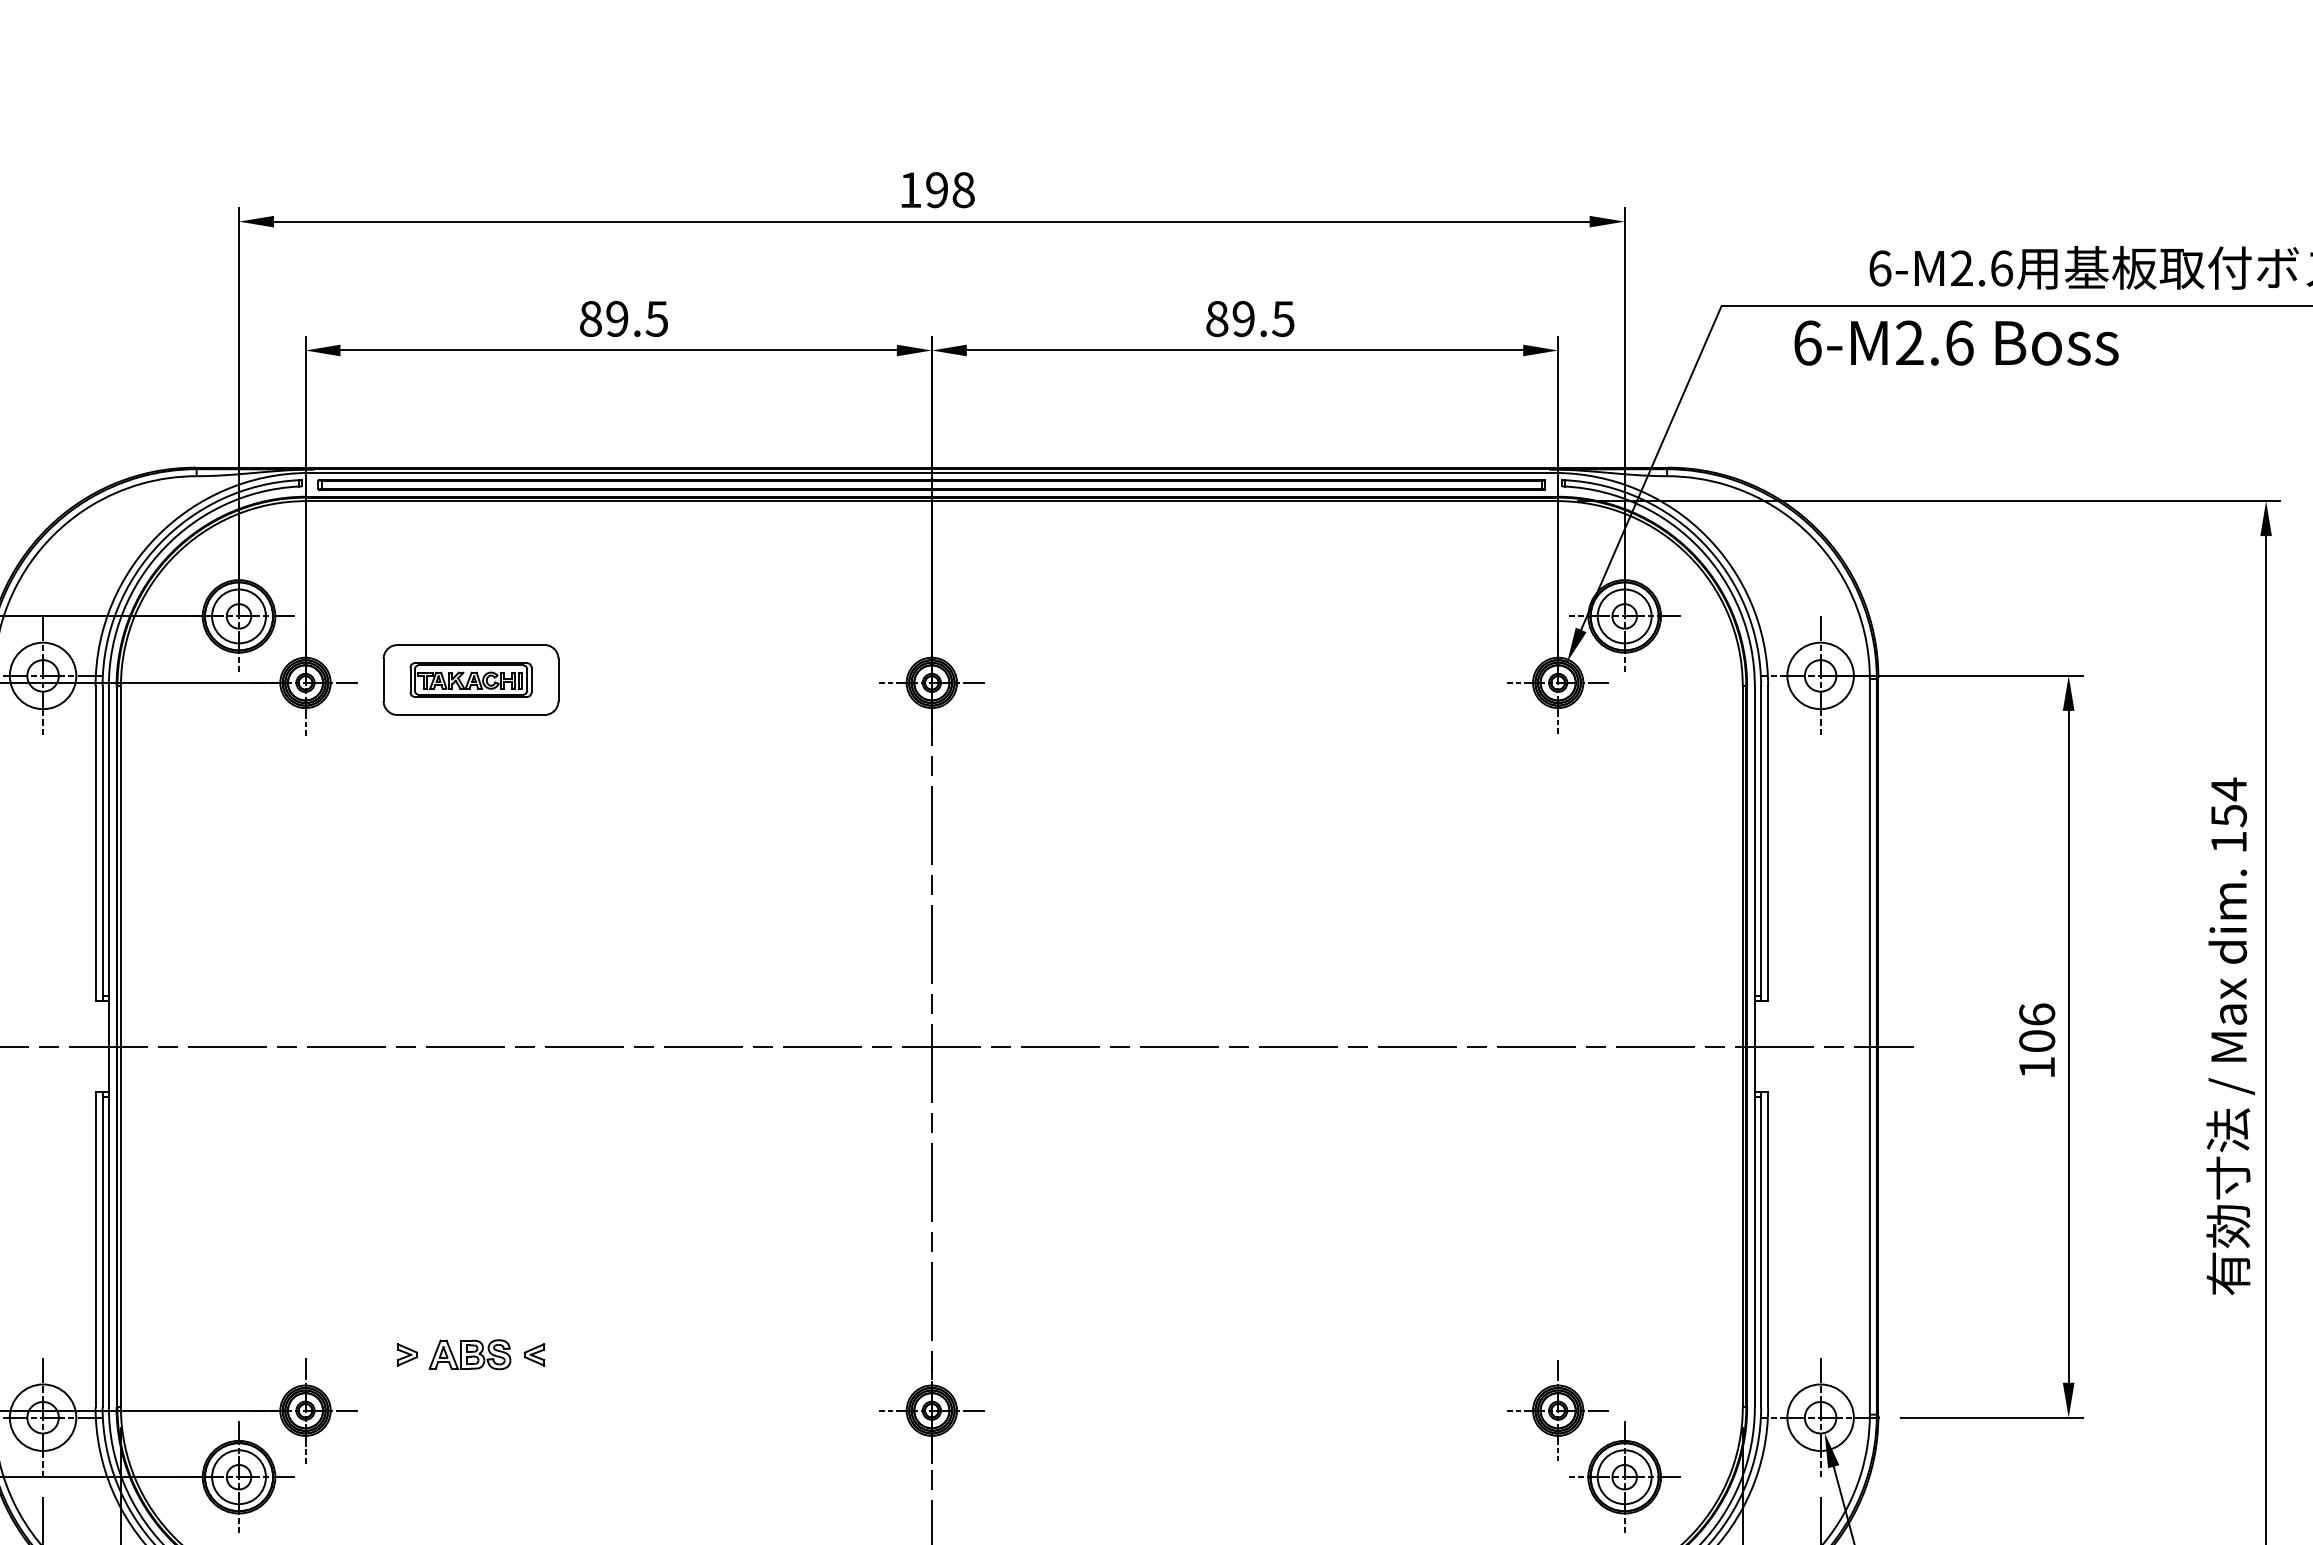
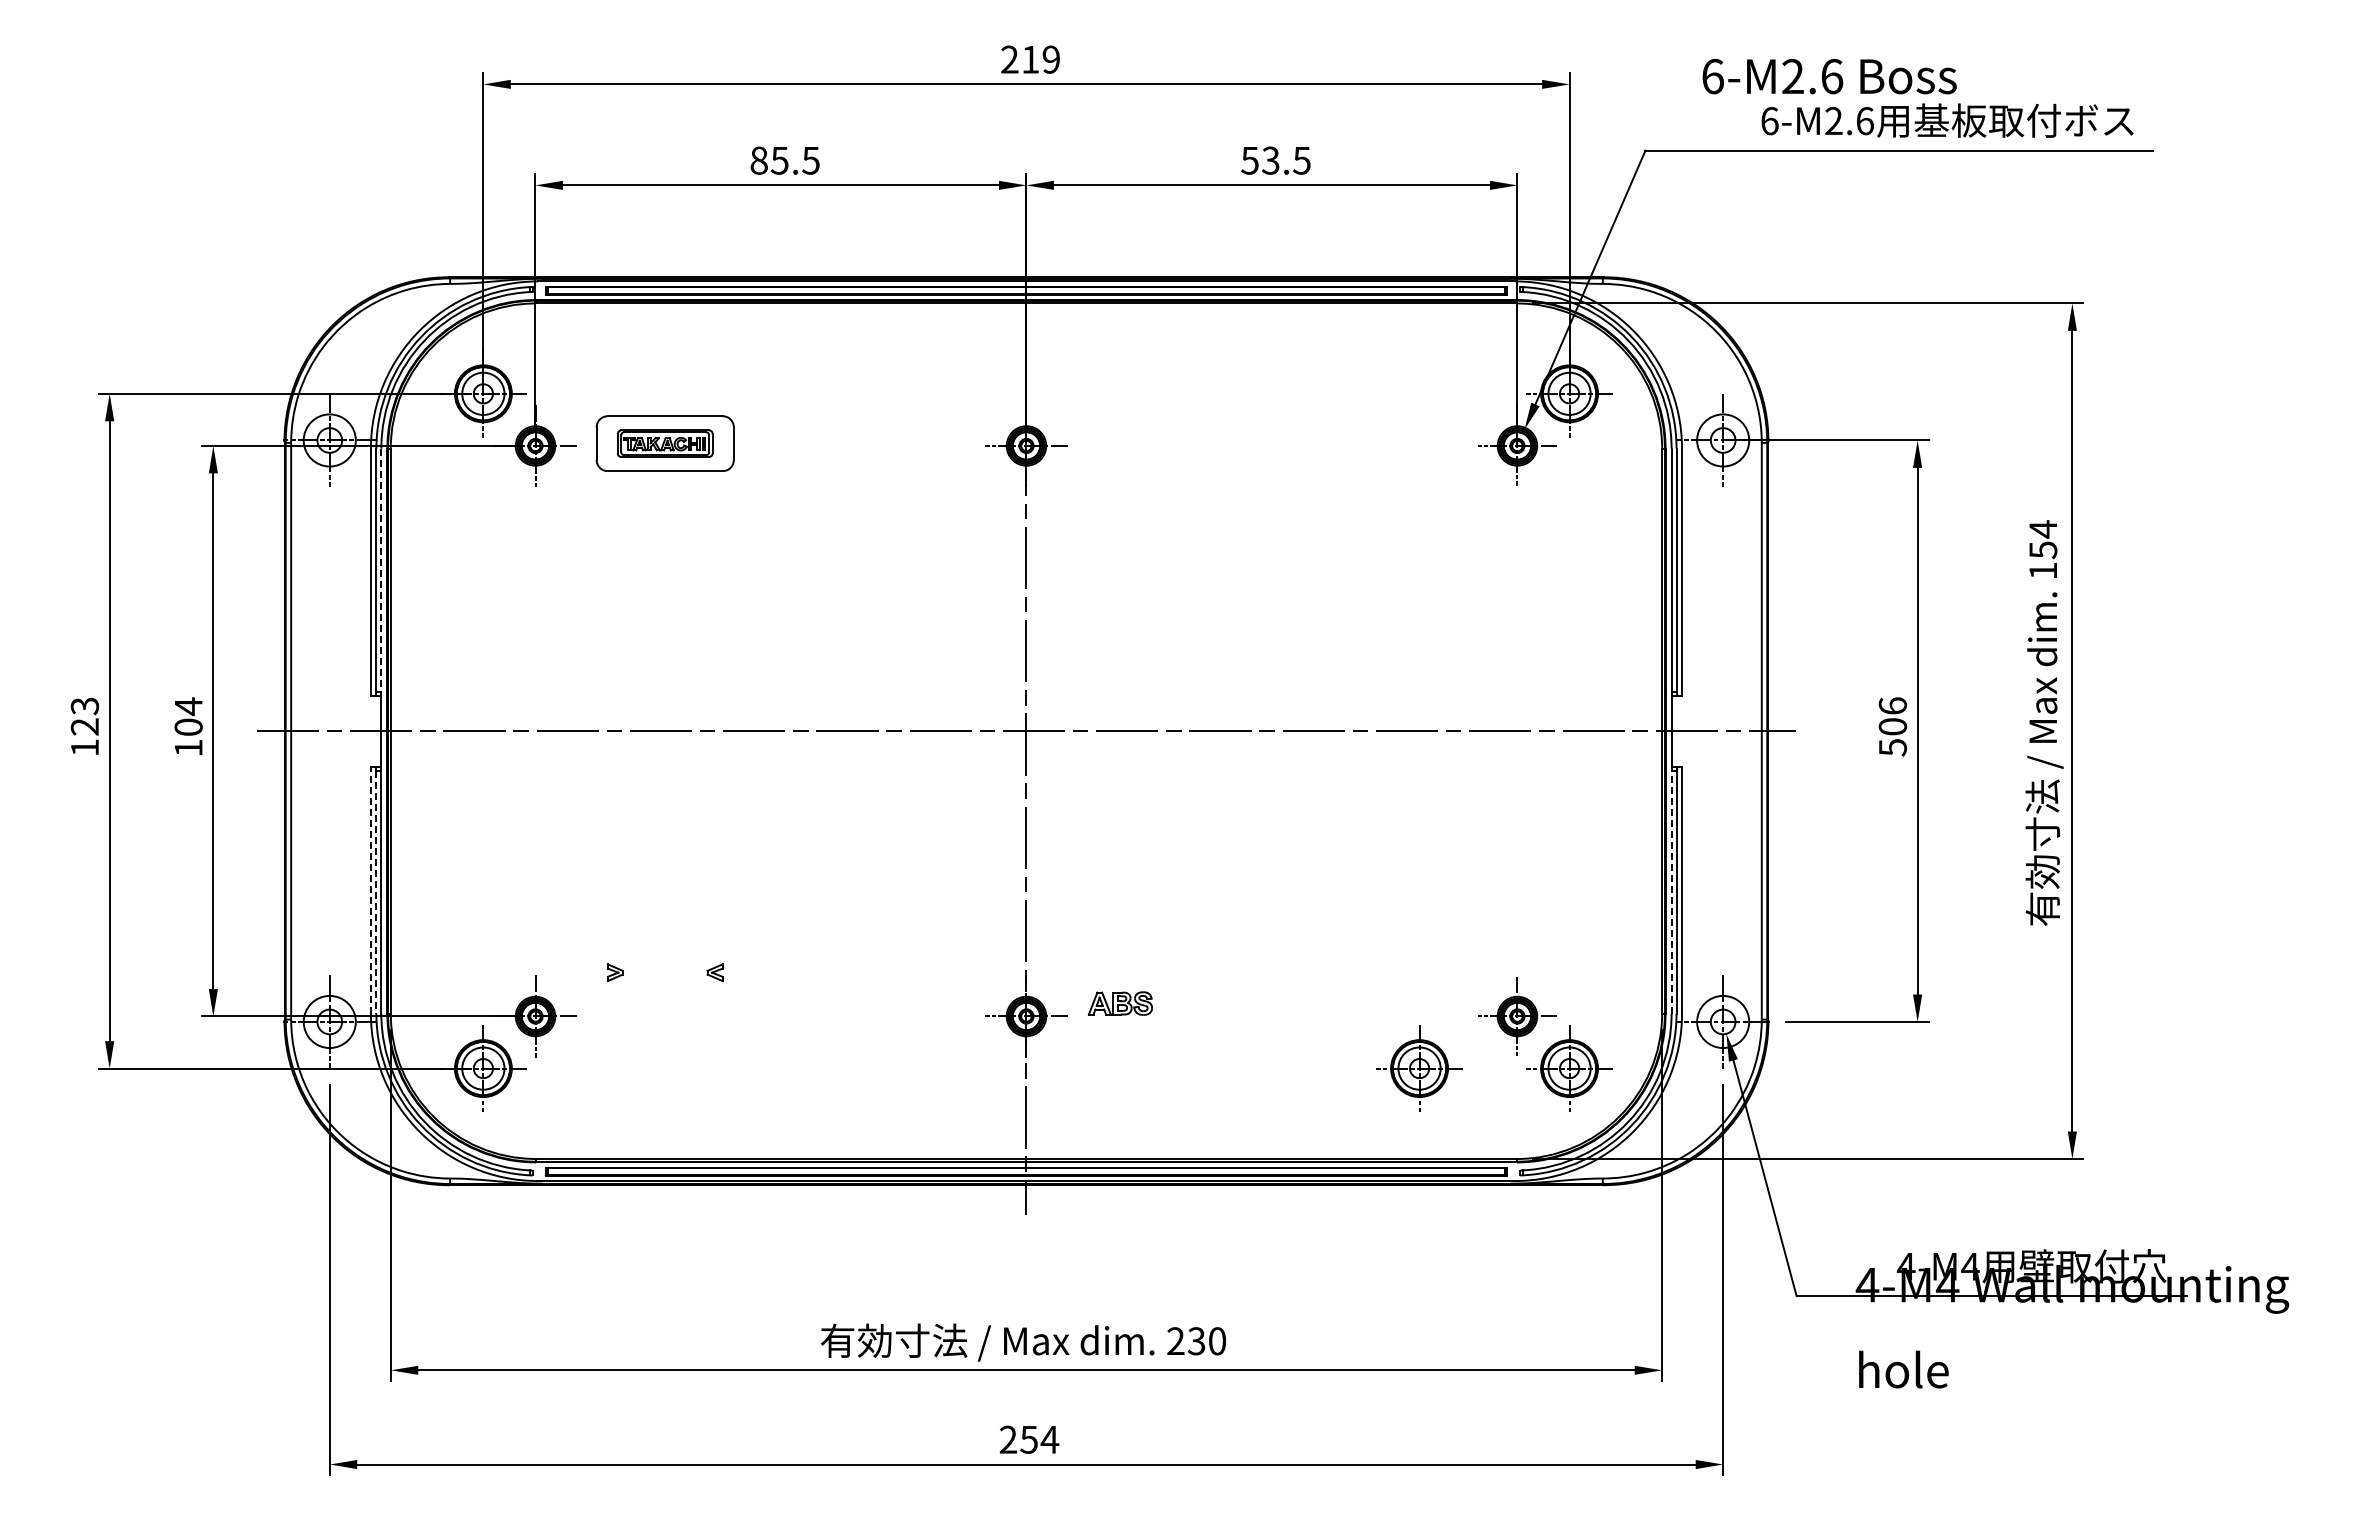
text: (936, 189) -> (1030, 59), 198 -> 219
text: (616, 318) -> (779, 160), 89.5 -> 85.5
text: (1230, 318) -> (1260, 160), 89.5 -> 53.5
text: (1956, 342) -> (1829, 76), moved
line: (109, 841) -> (381, 570), solid -> dashed
text: (2037, 1067) -> (1893, 747), 106 -> 506
line: (95, 1248) -> (370, 889), solid -> dashed
line: (102, 1252) -> (376, 892), solid -> dashed
line: (1754, 1252) -> (1671, 892), solid -> dashed
part: (468, 1354) -> (1119, 1003), moved
part: (1433, 1477) -> (1419, 1068), added

